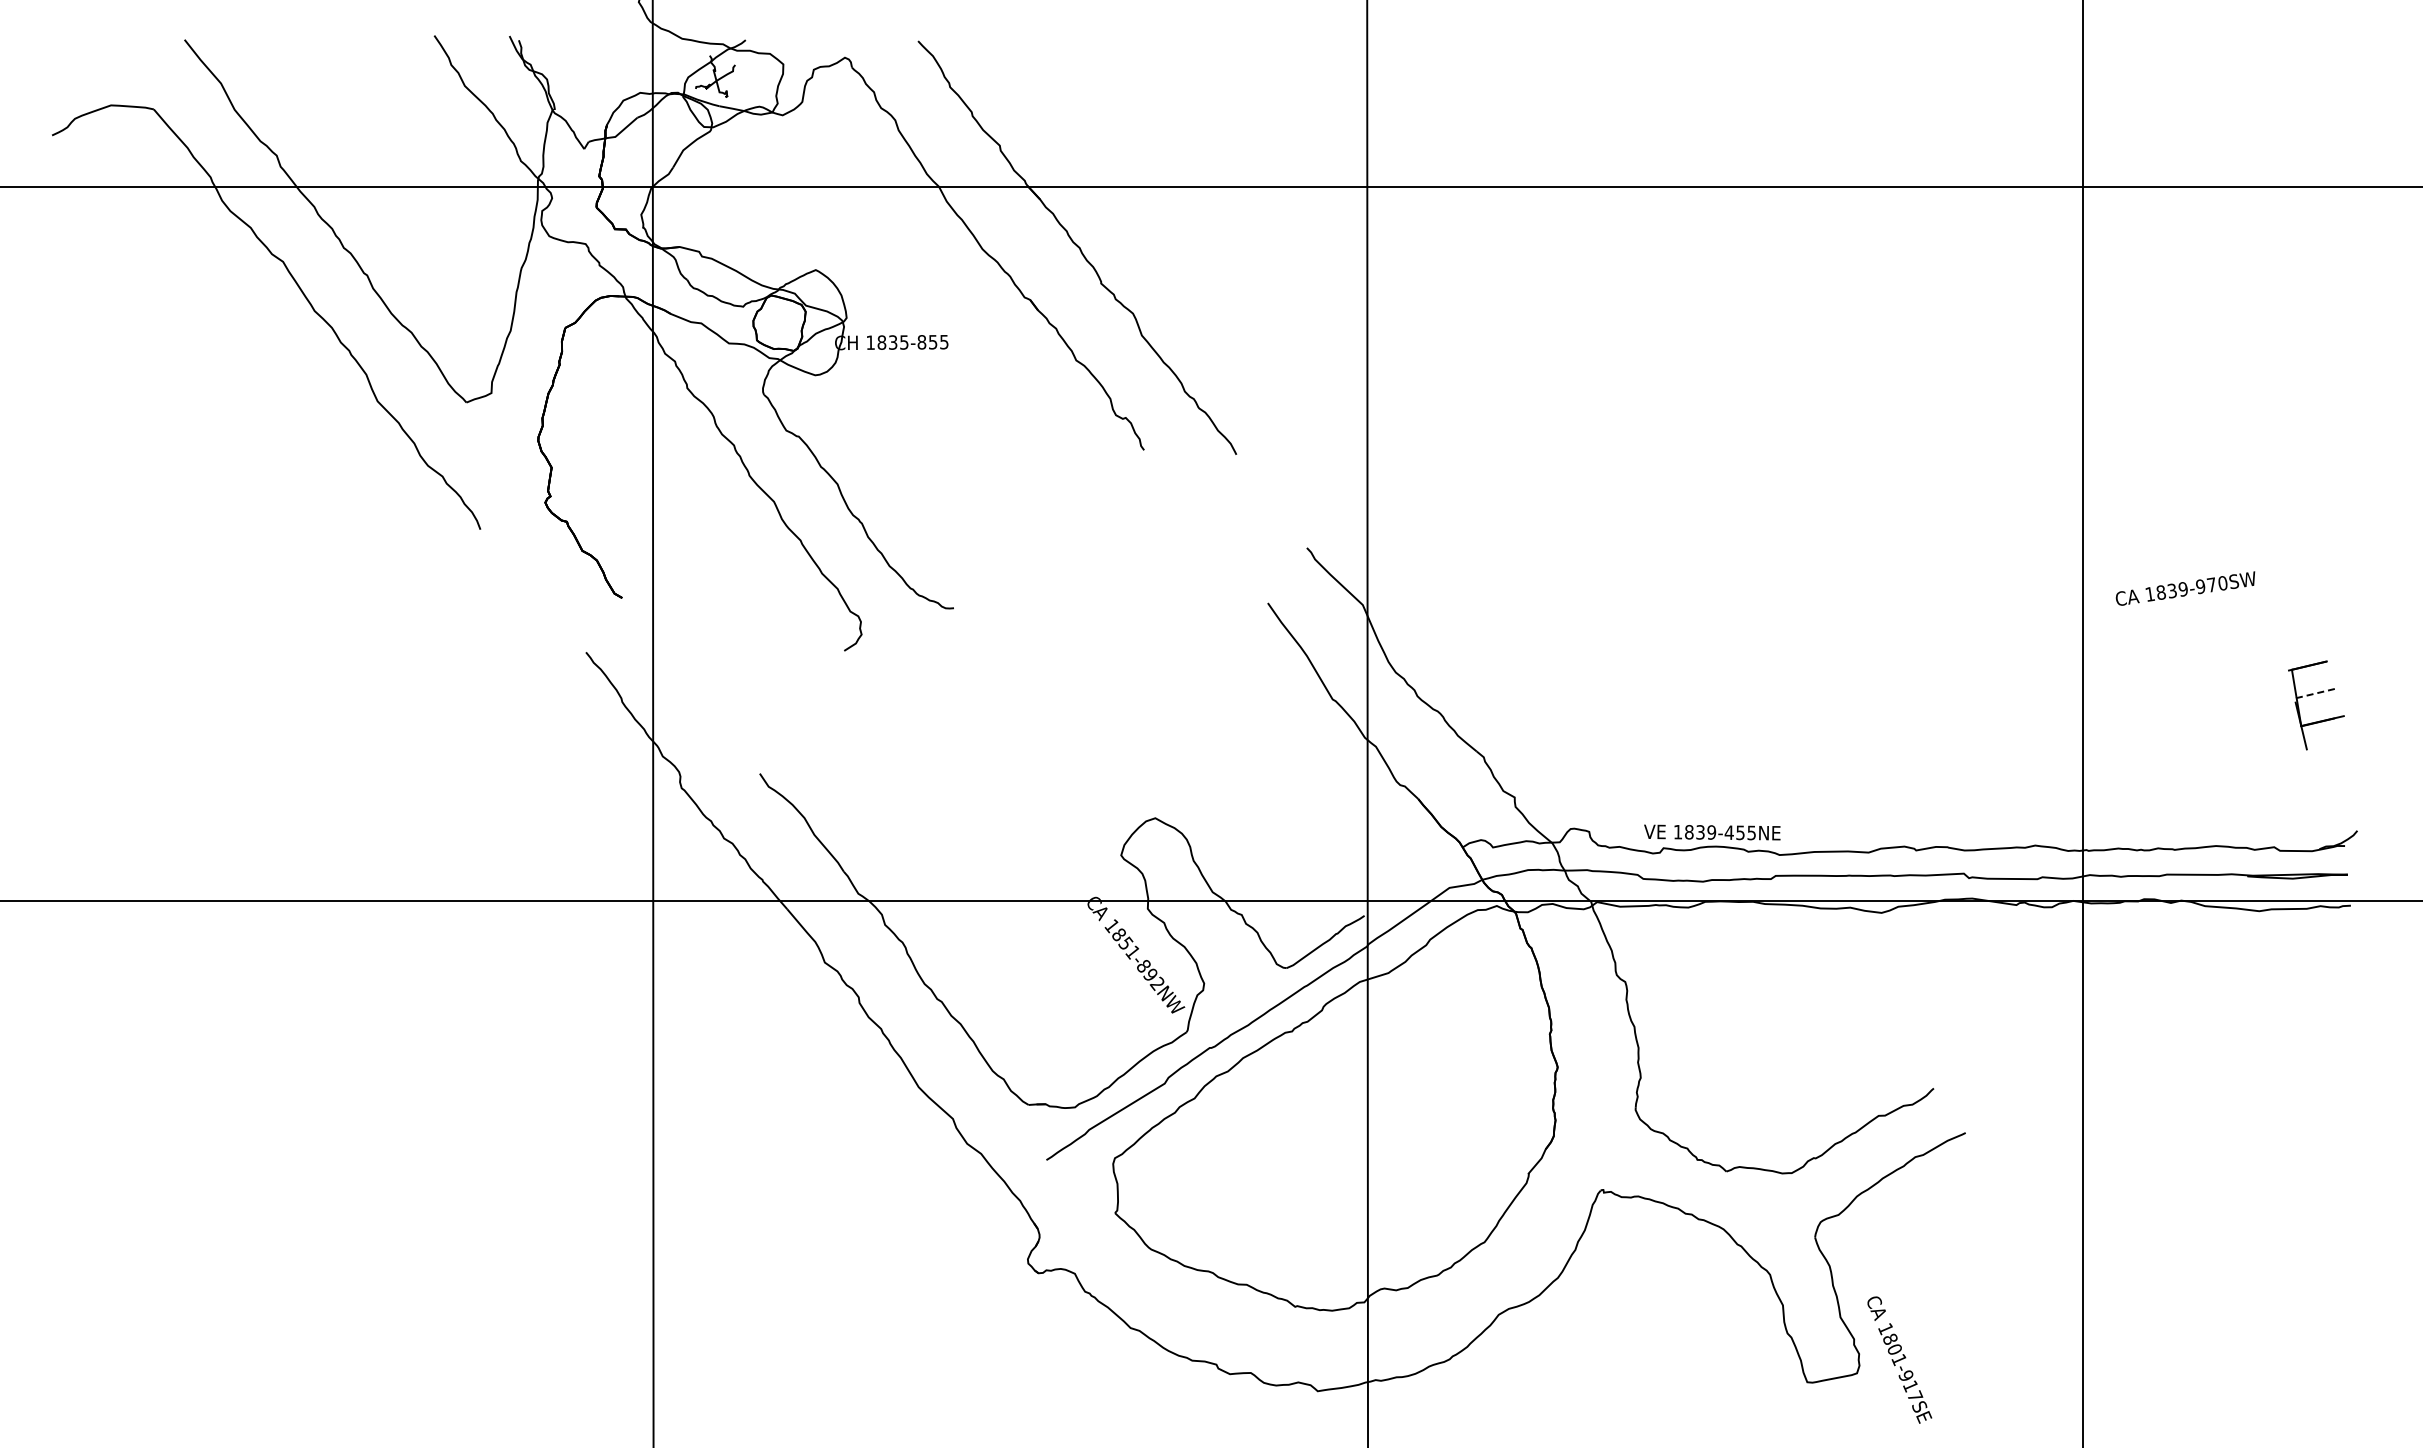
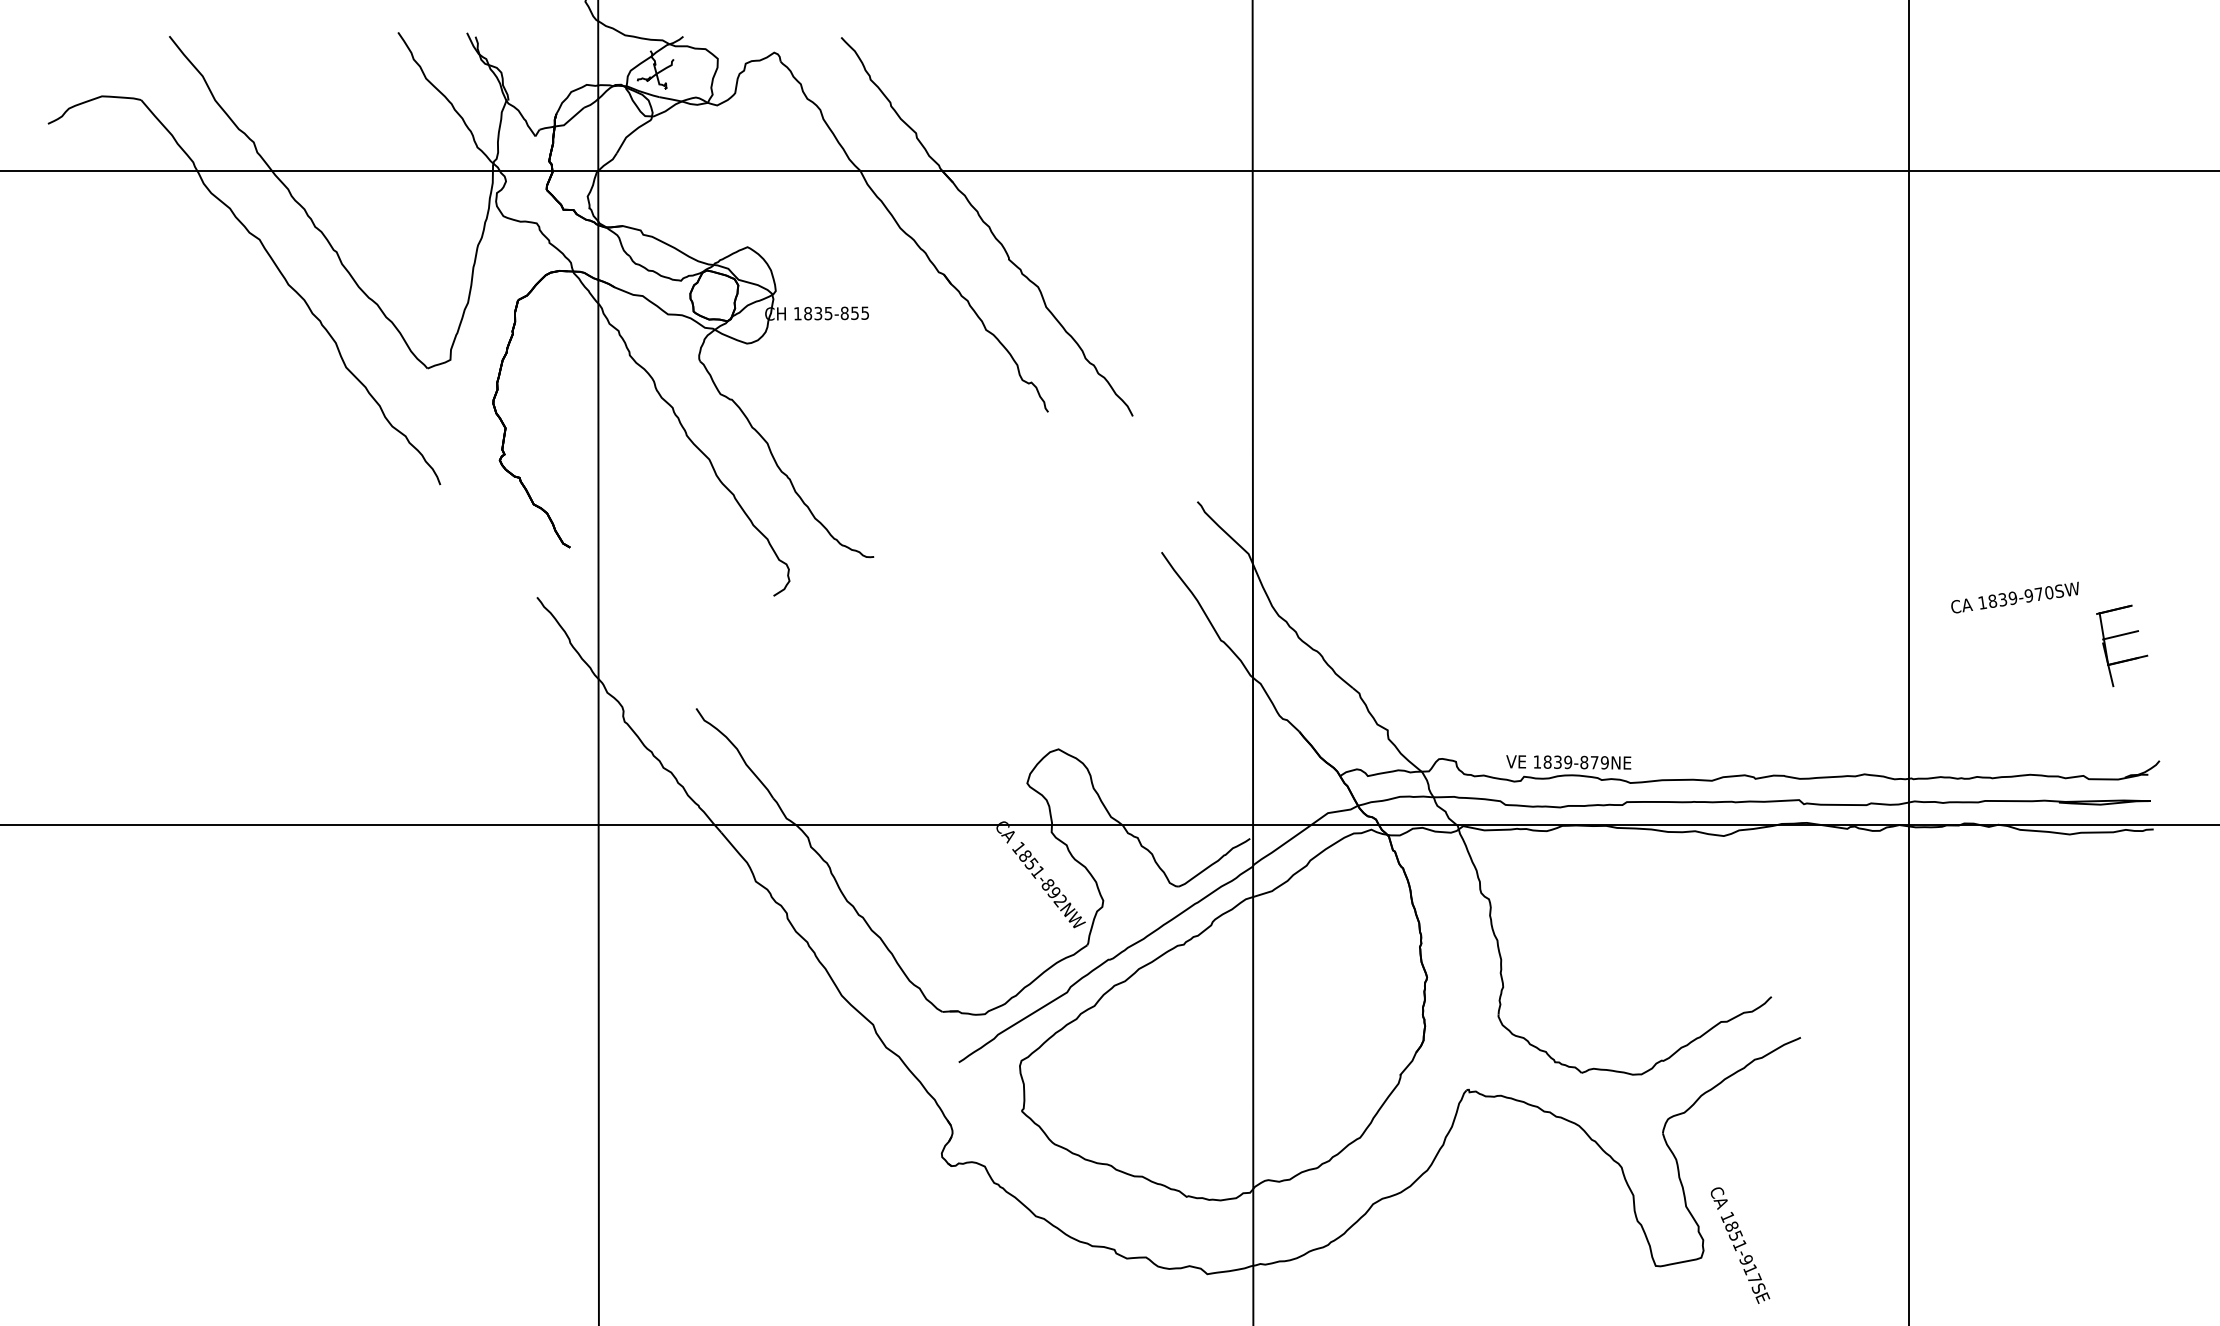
text: (2185, 588) -> (2015, 597), moved
line: (2314, 693) -> (2120, 635), dashed -> solid
text: (1740, 832) -> (1594, 762), 1839-455NE -> 1839-879NE
text: (1894, 1348) -> (1735, 1235), 1801-917SE -> 1851-917SE

